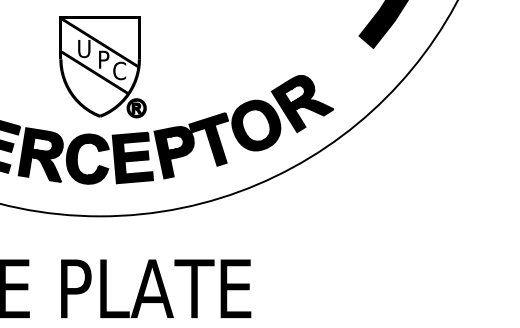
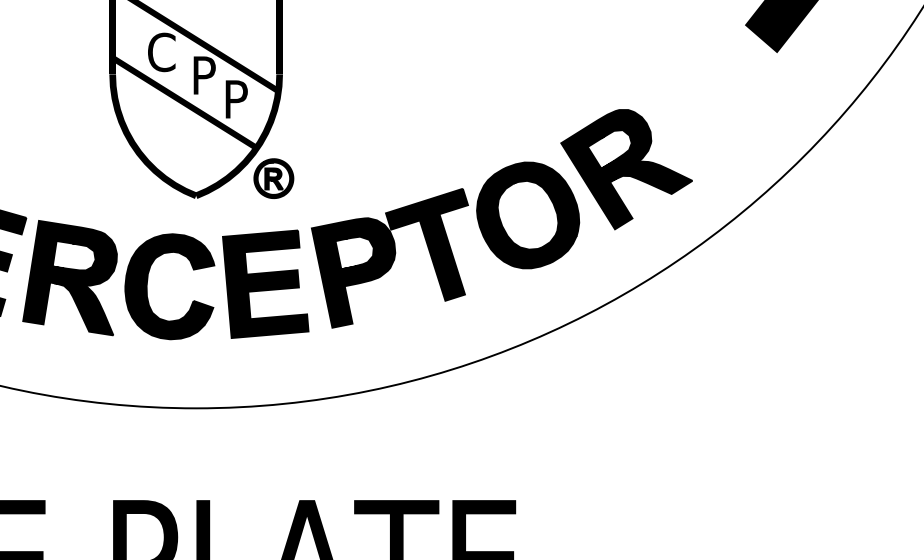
text: (83, 48) -> (160, 51), U -> C
text: (119, 70) -> (237, 98), C -> P

